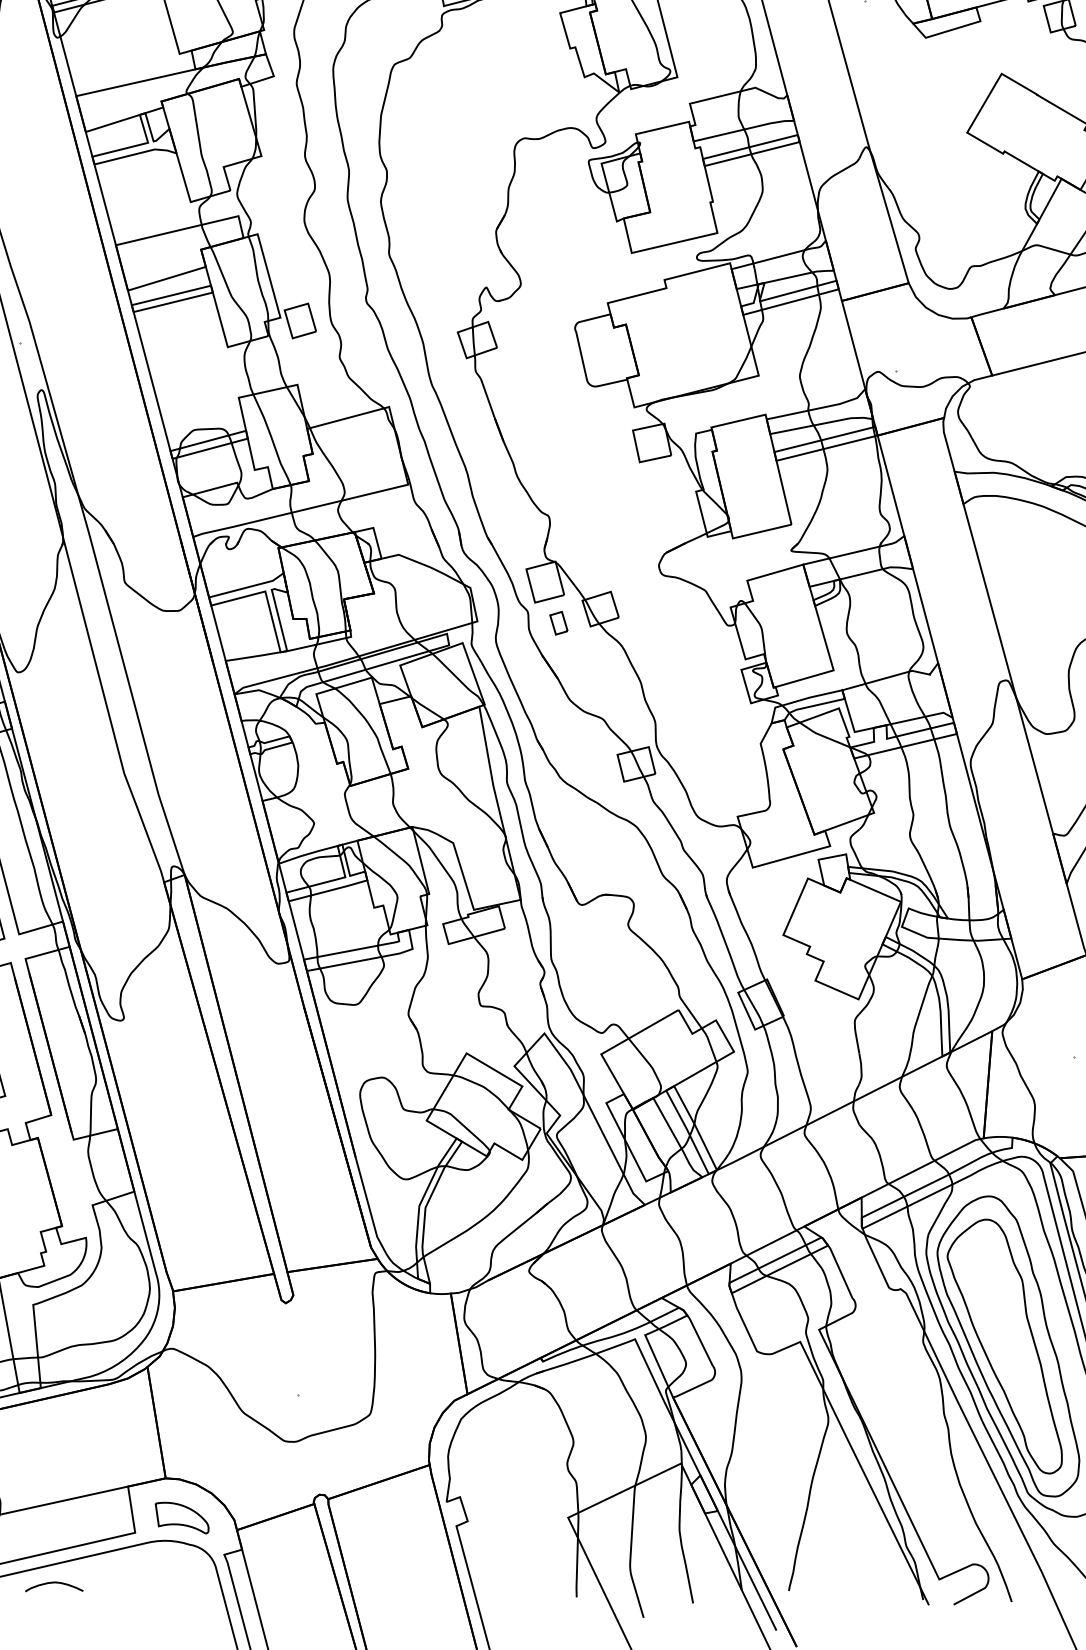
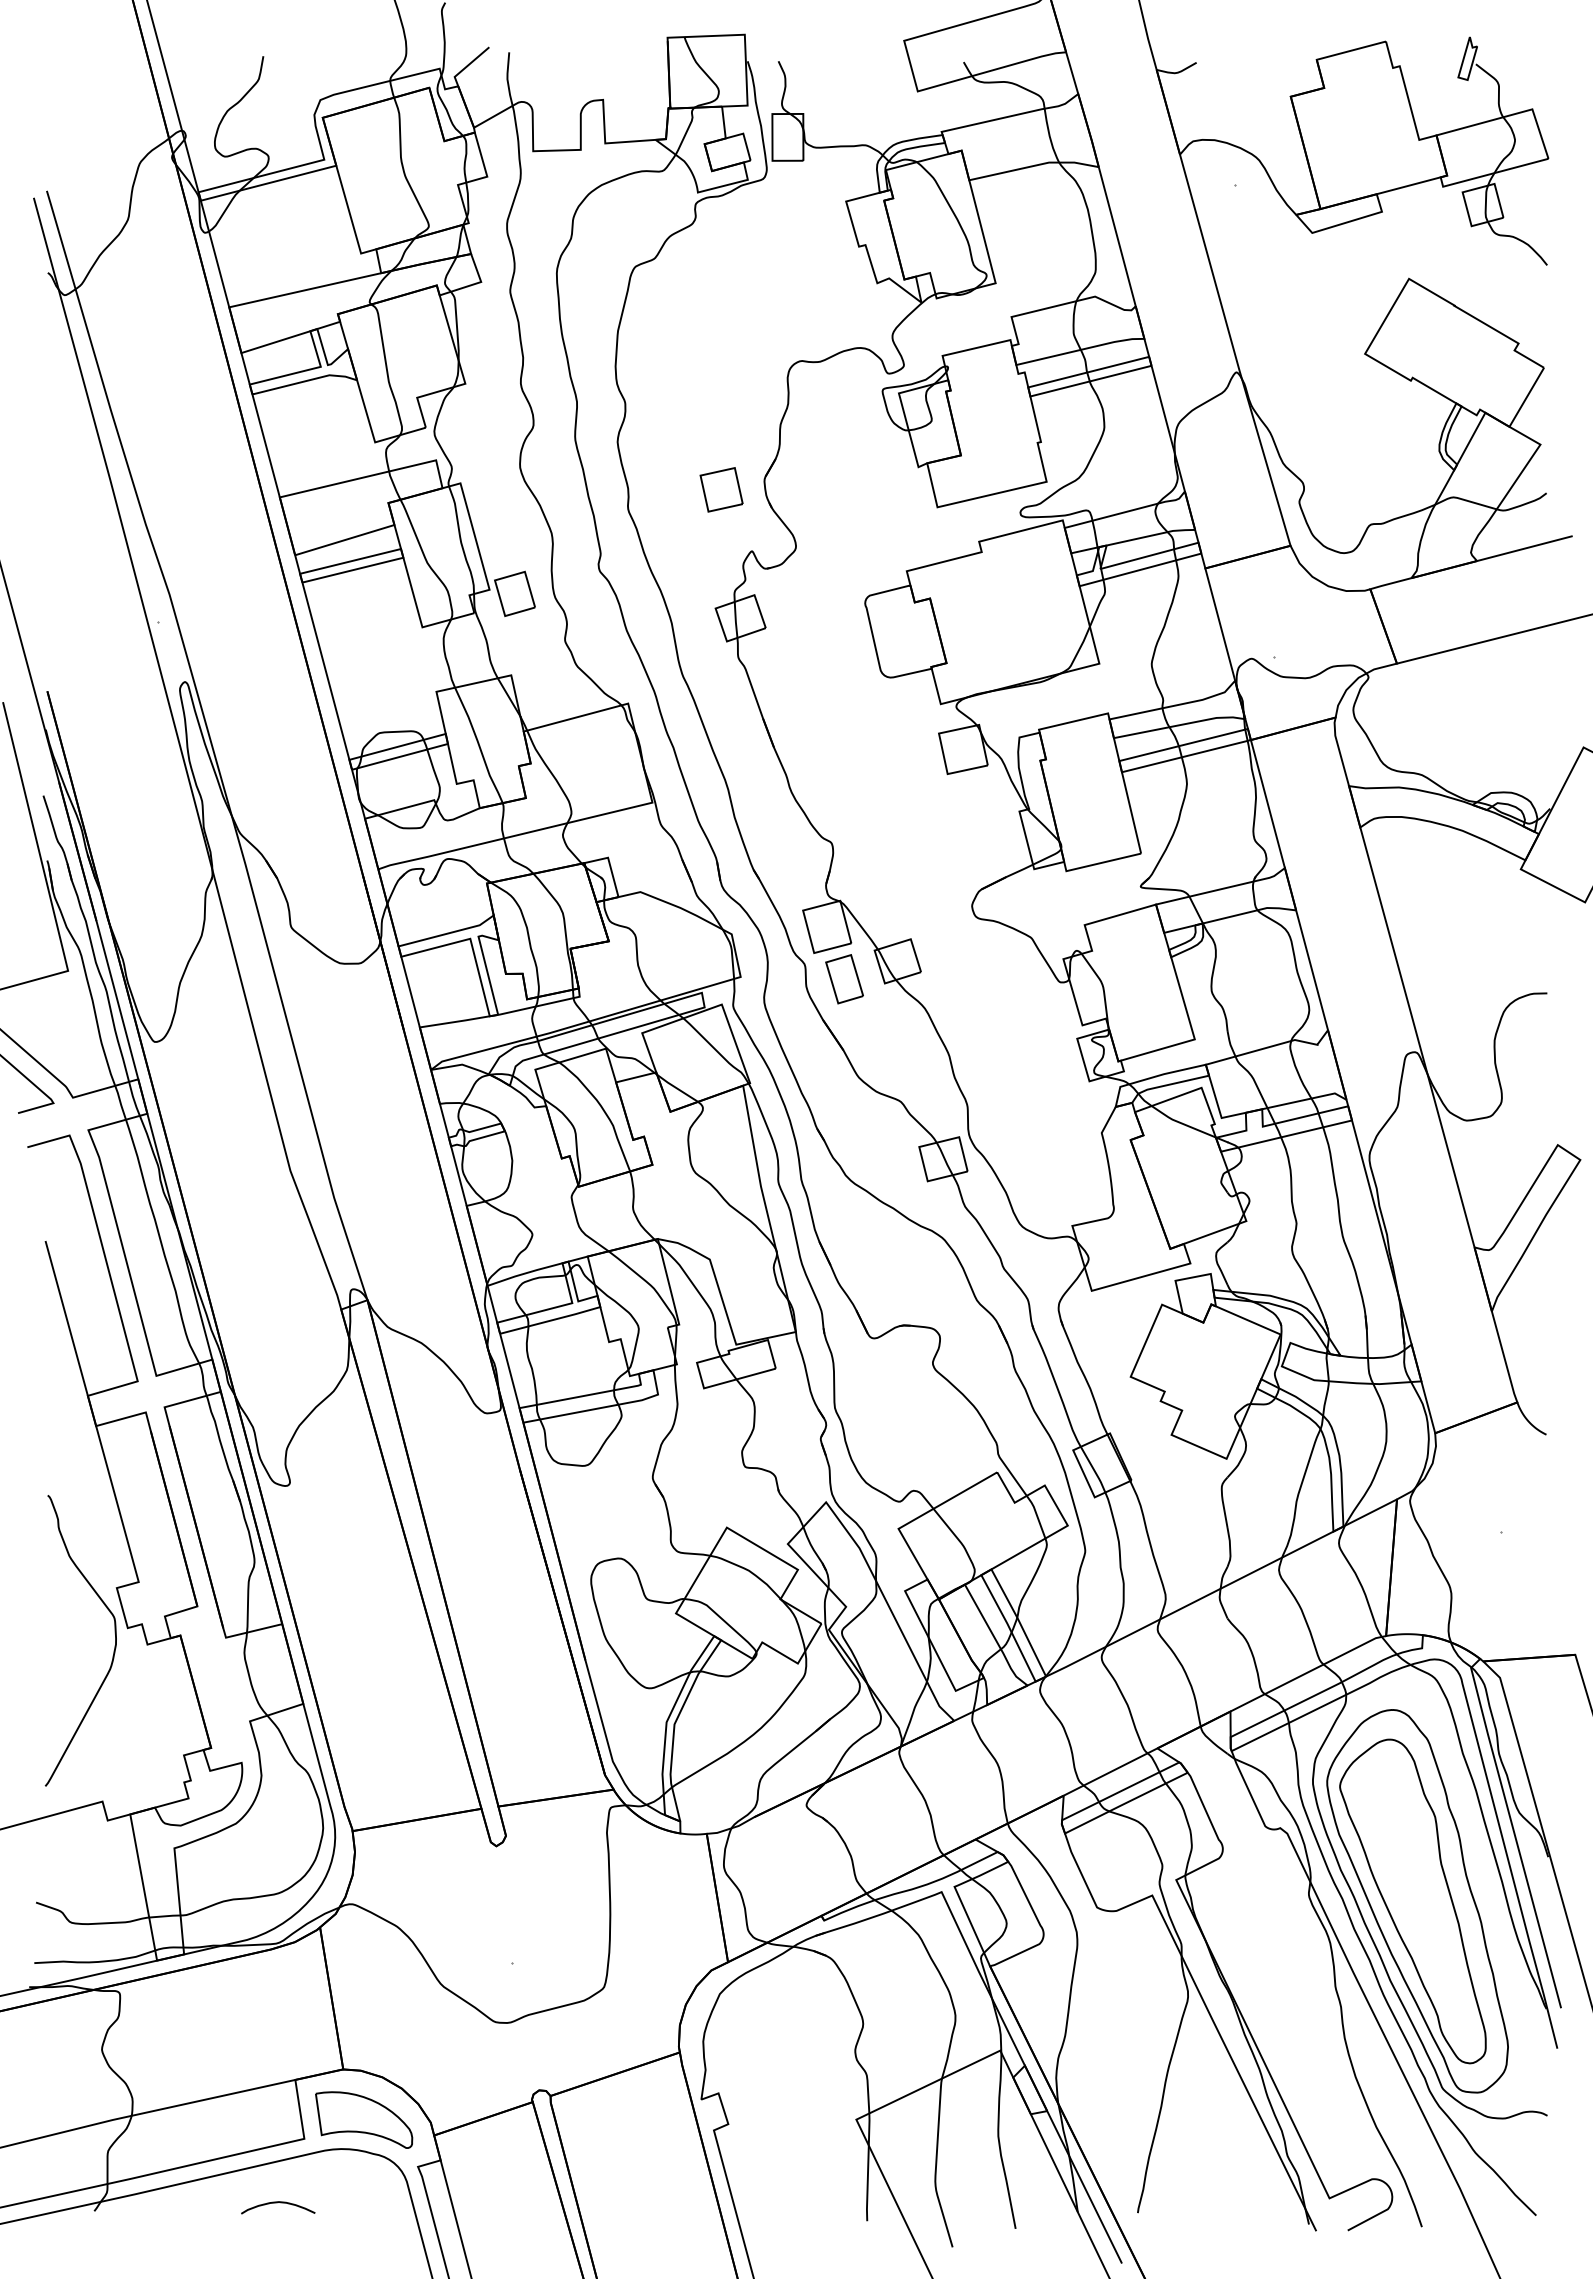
part: (462, 239) -> (721, 489), added
part: (558, 623) -> (844, 979), size x1.67
part: (182, 1517) -> (364, 2119), size x1.43
curve: (53, 1583) -> (277, 2203), moved

